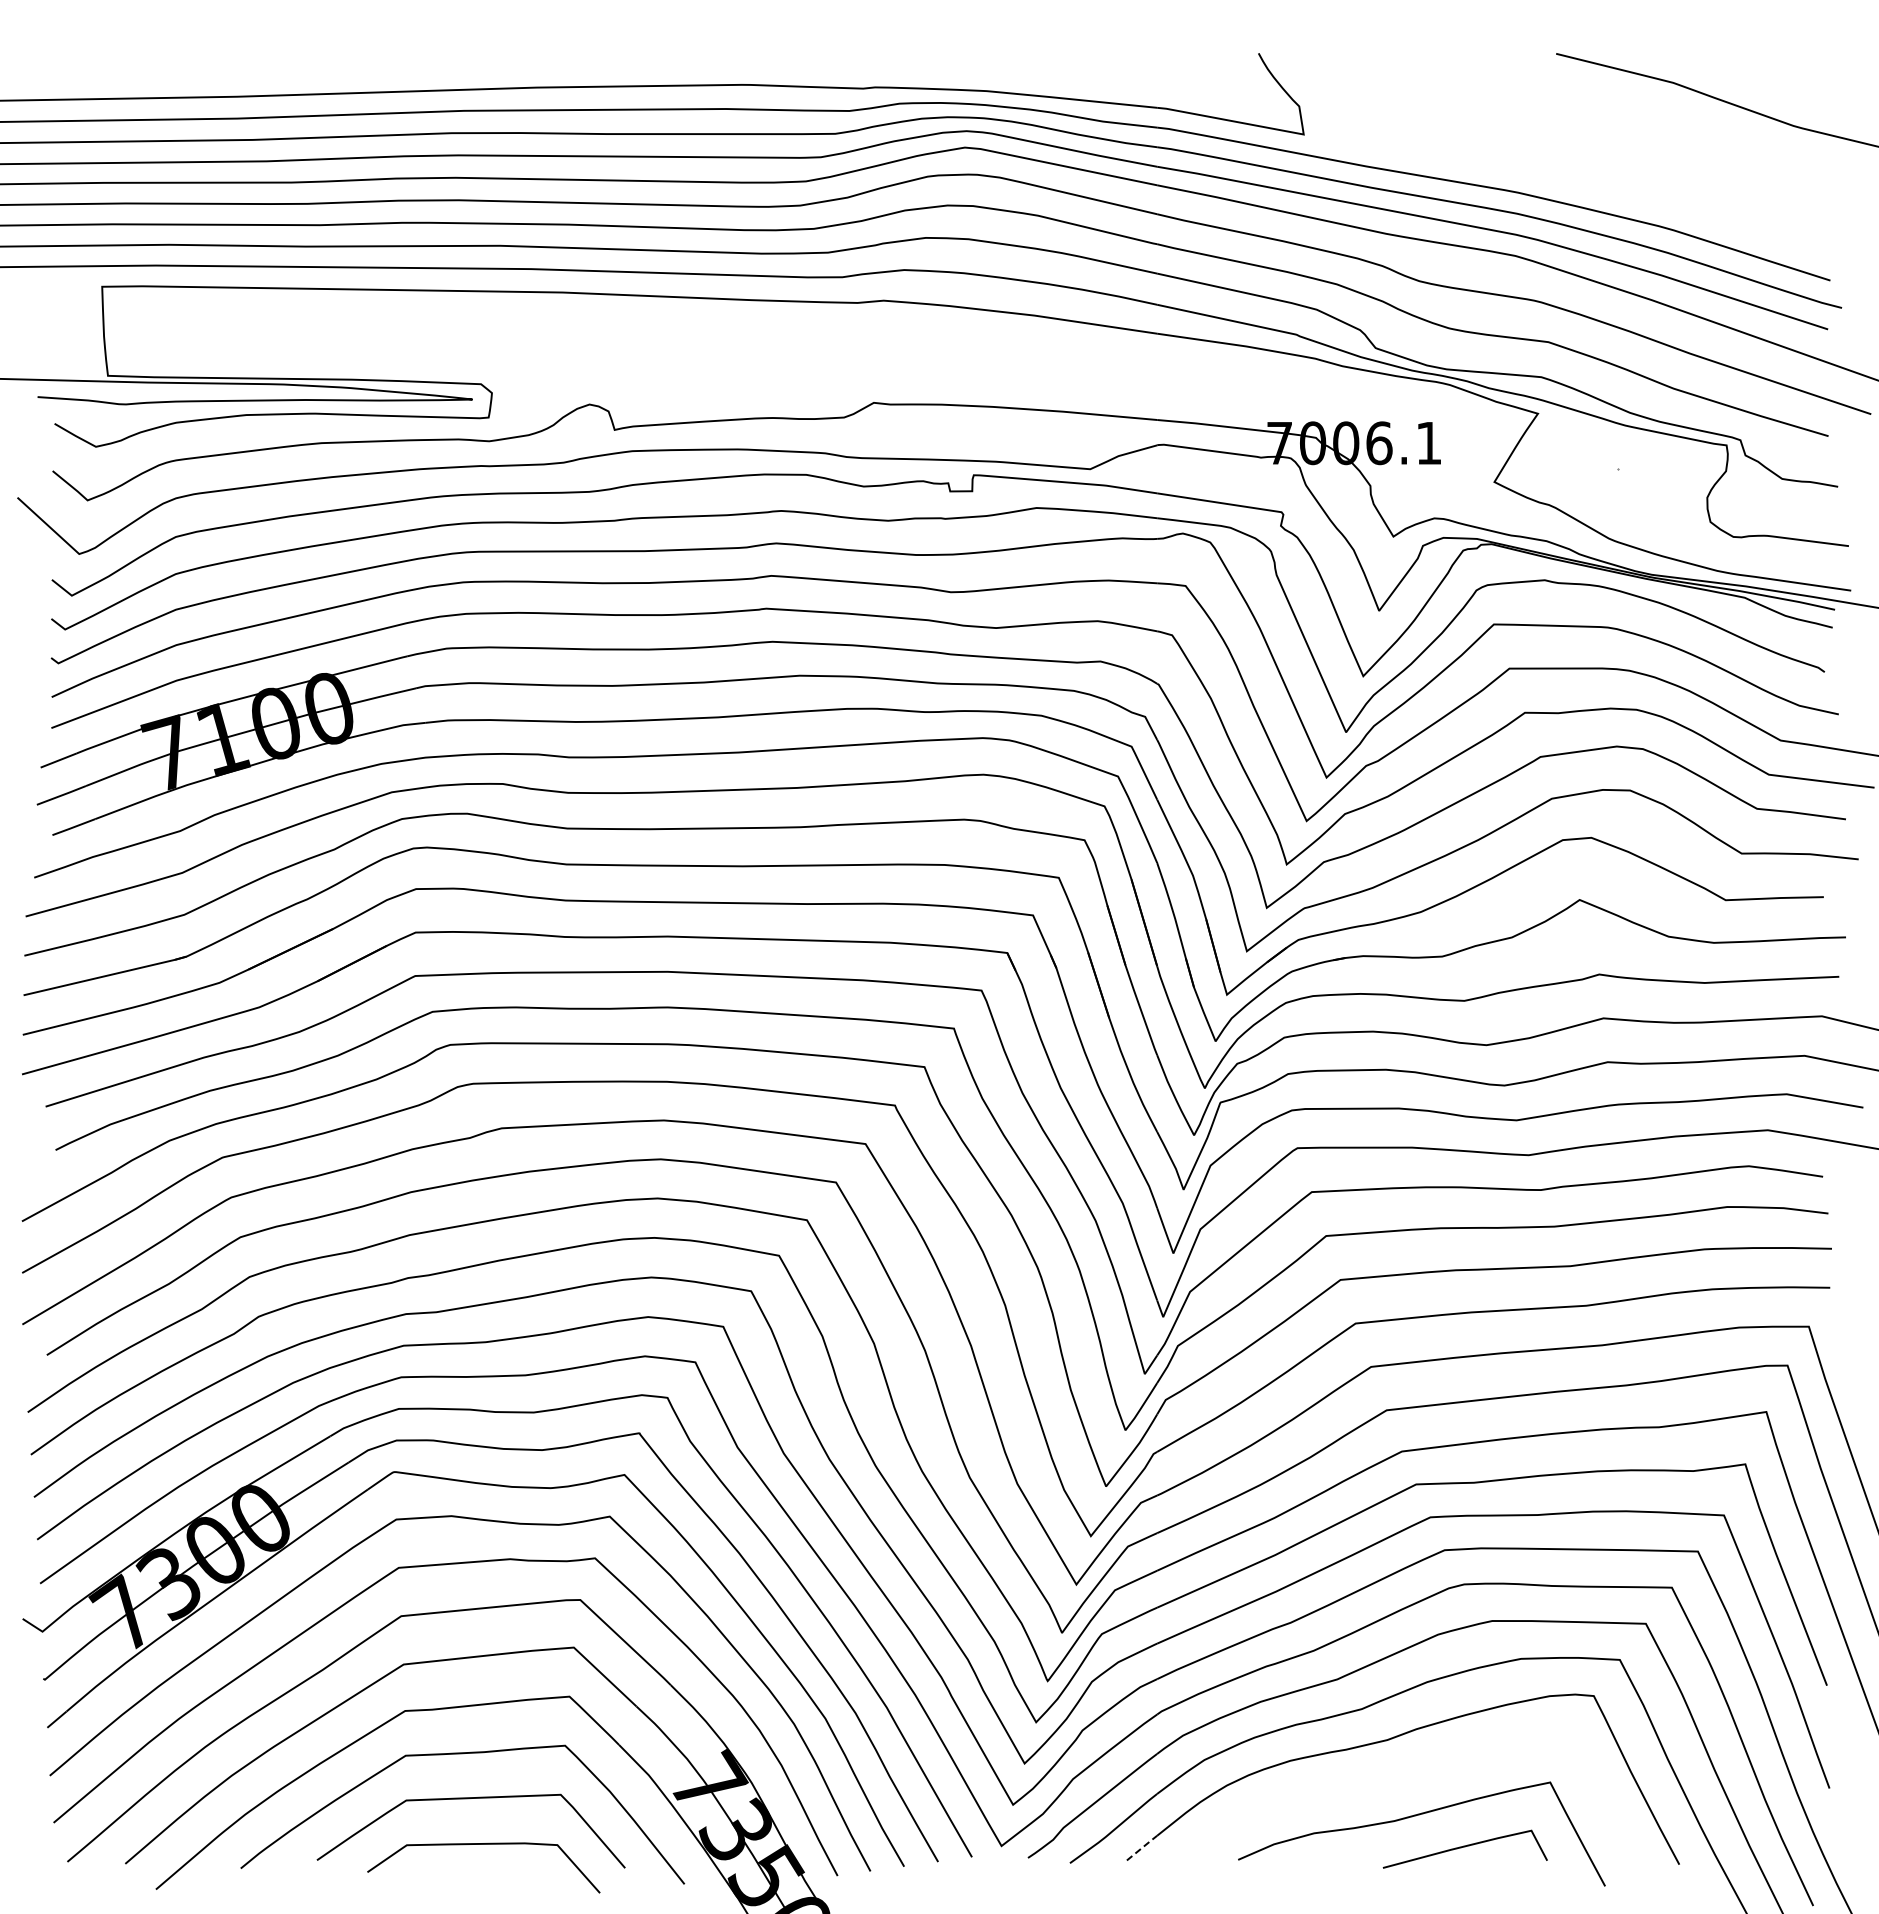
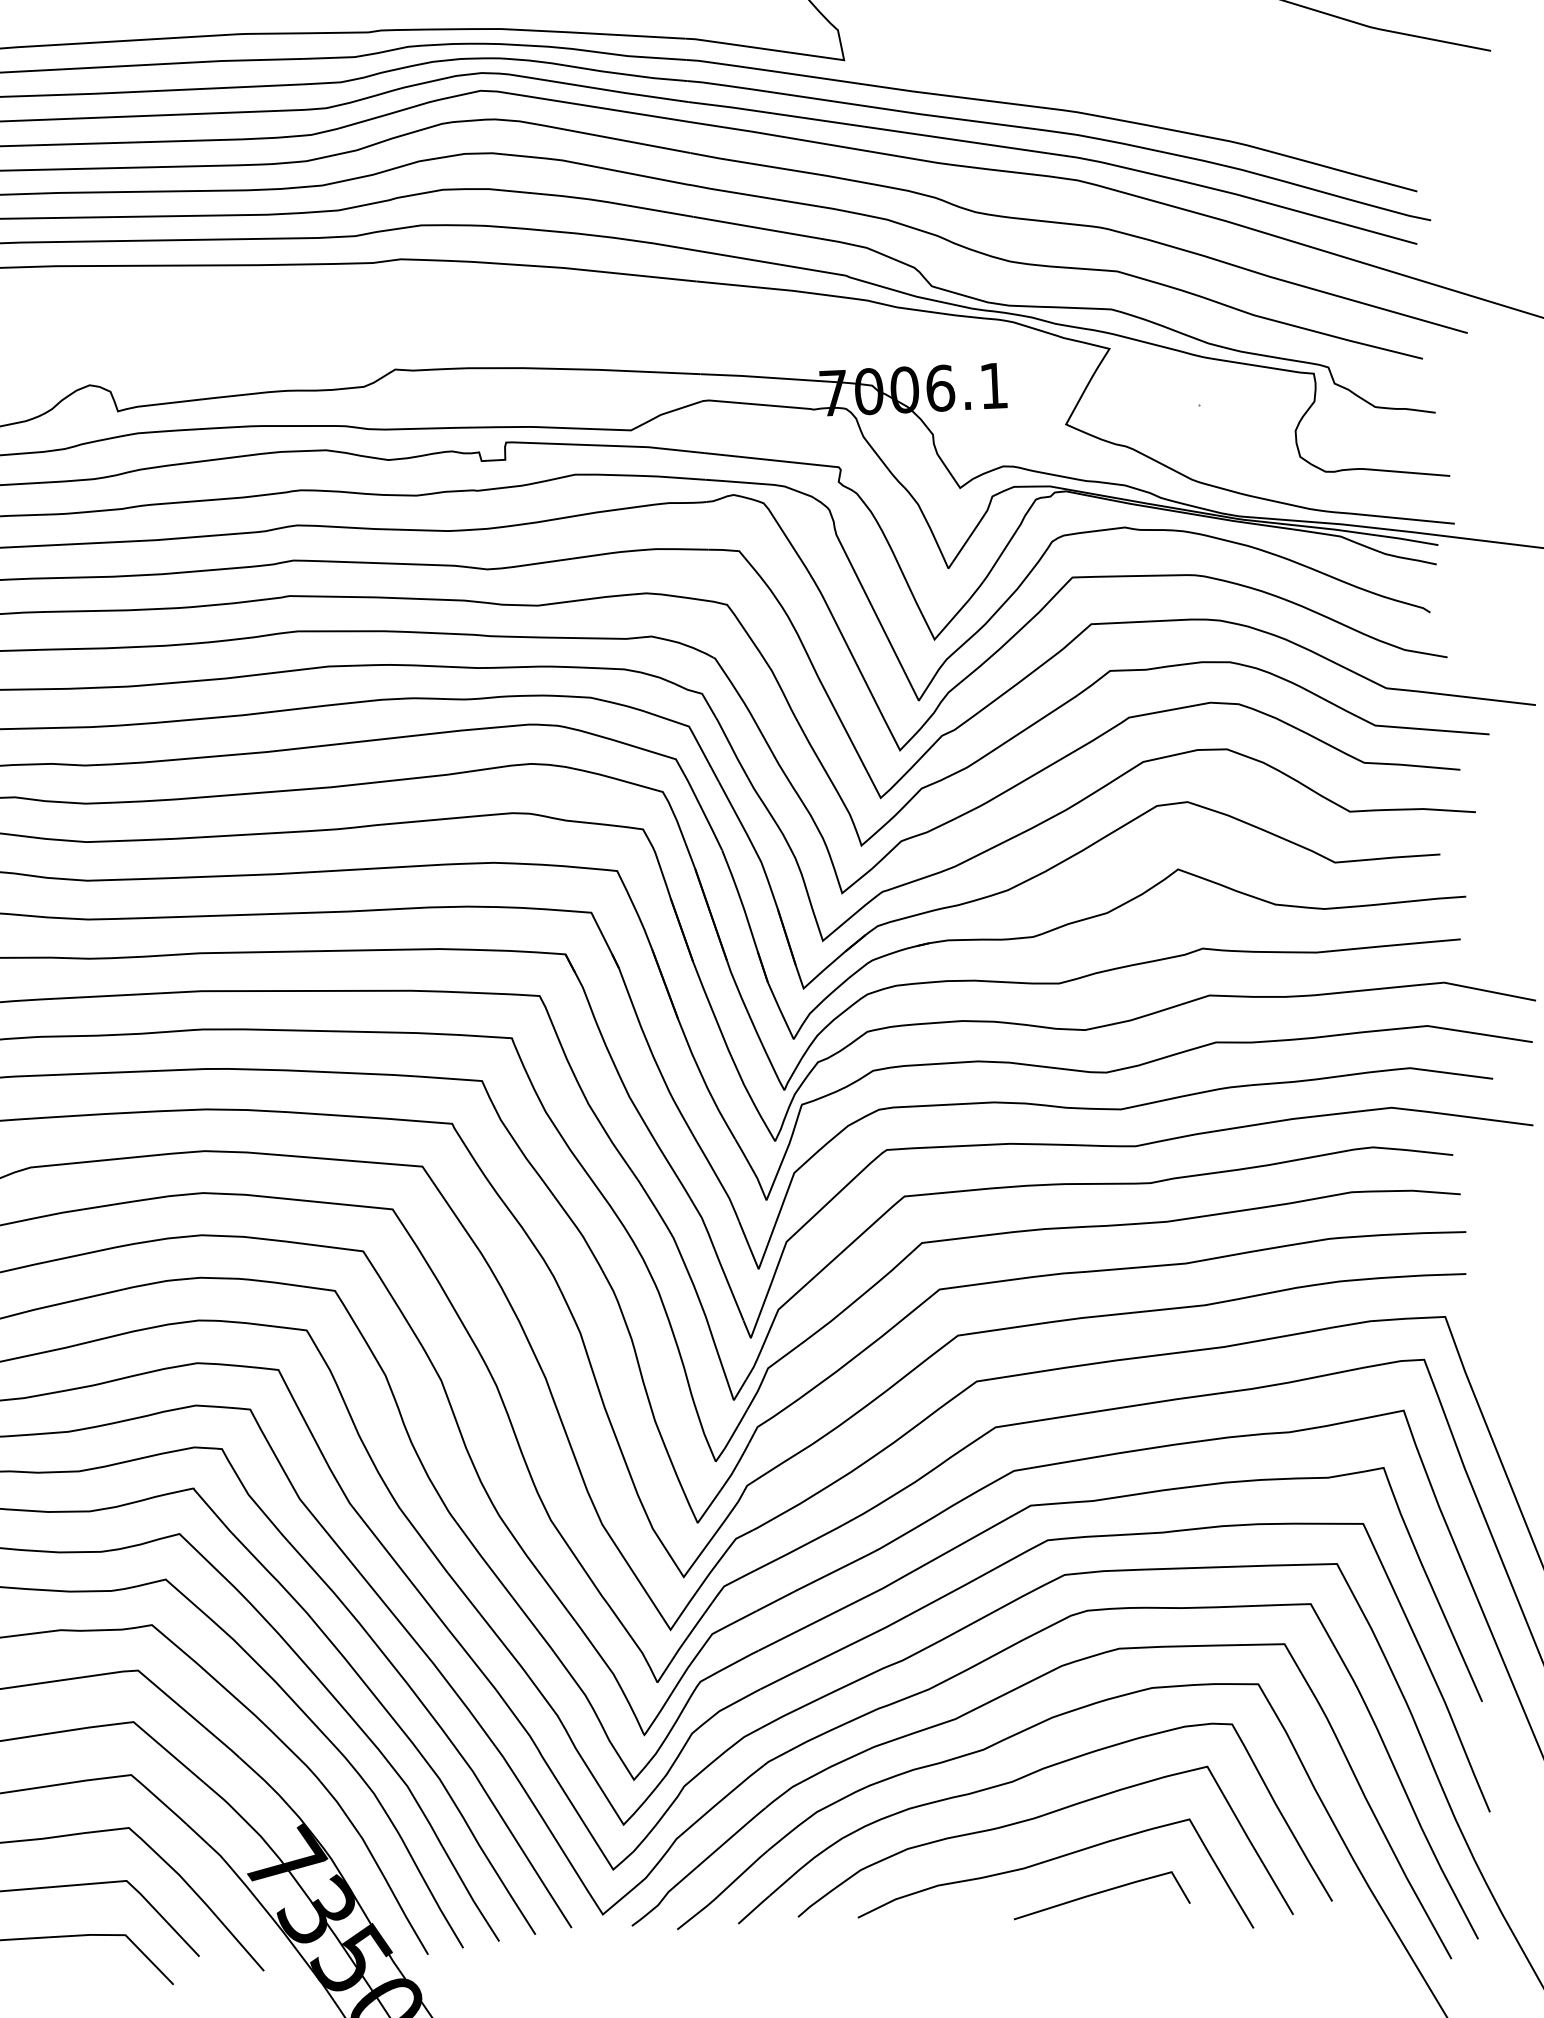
curve: (1405, 1776) -> (1033, 1820), added
line: (1143, 1847) -> (755, 1909), dashed -> solid

